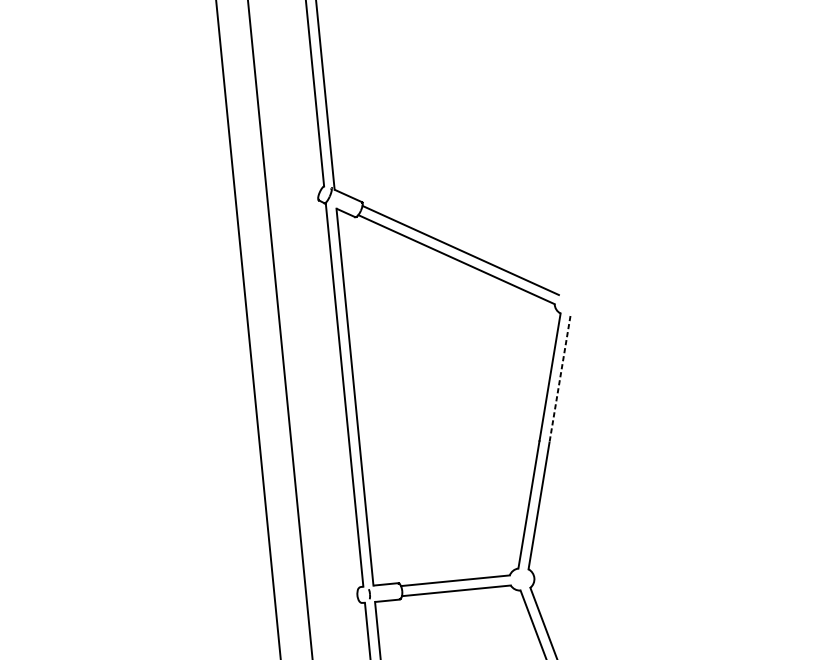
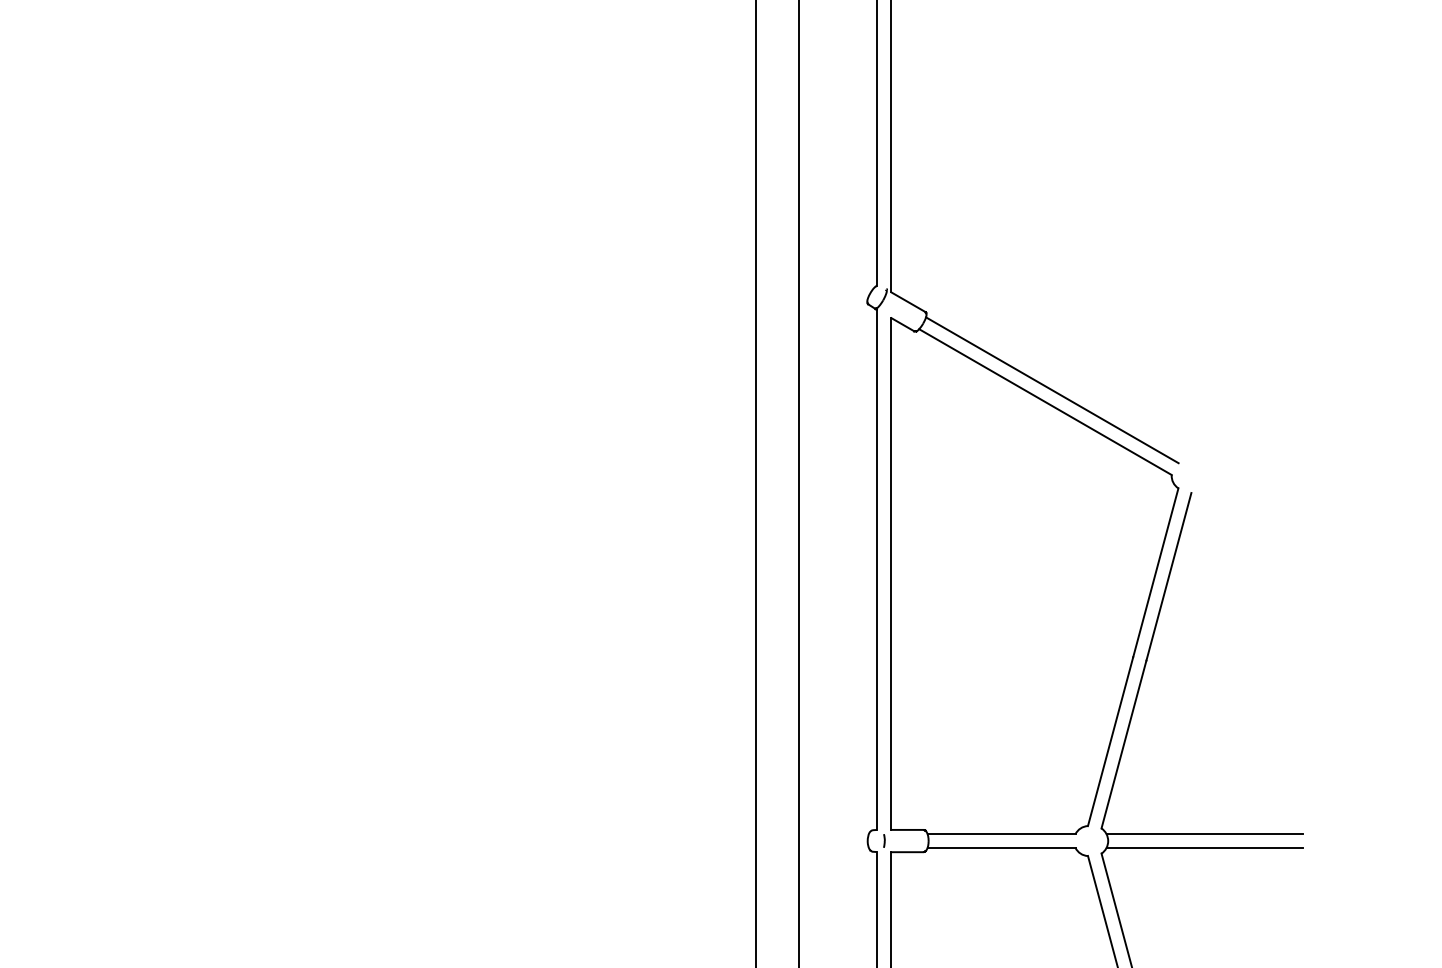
line: (559, 379) -> (1168, 576), dashed -> solid
line: (604, 566) -> (1204, 834), added
line: (605, 575) -> (1204, 847), added

